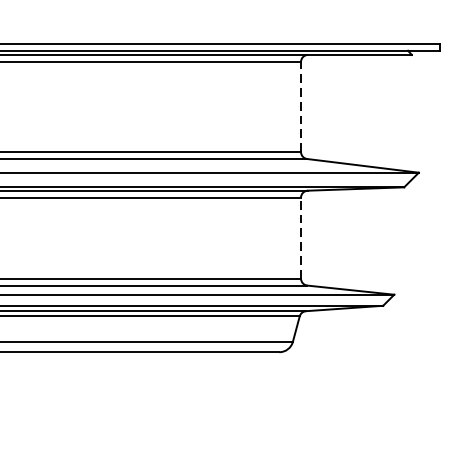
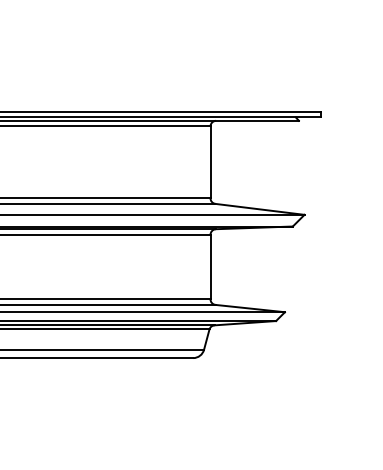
line: (300, 107) -> (210, 162), dashed -> solid
line: (300, 237) -> (210, 266), dashed -> solid

